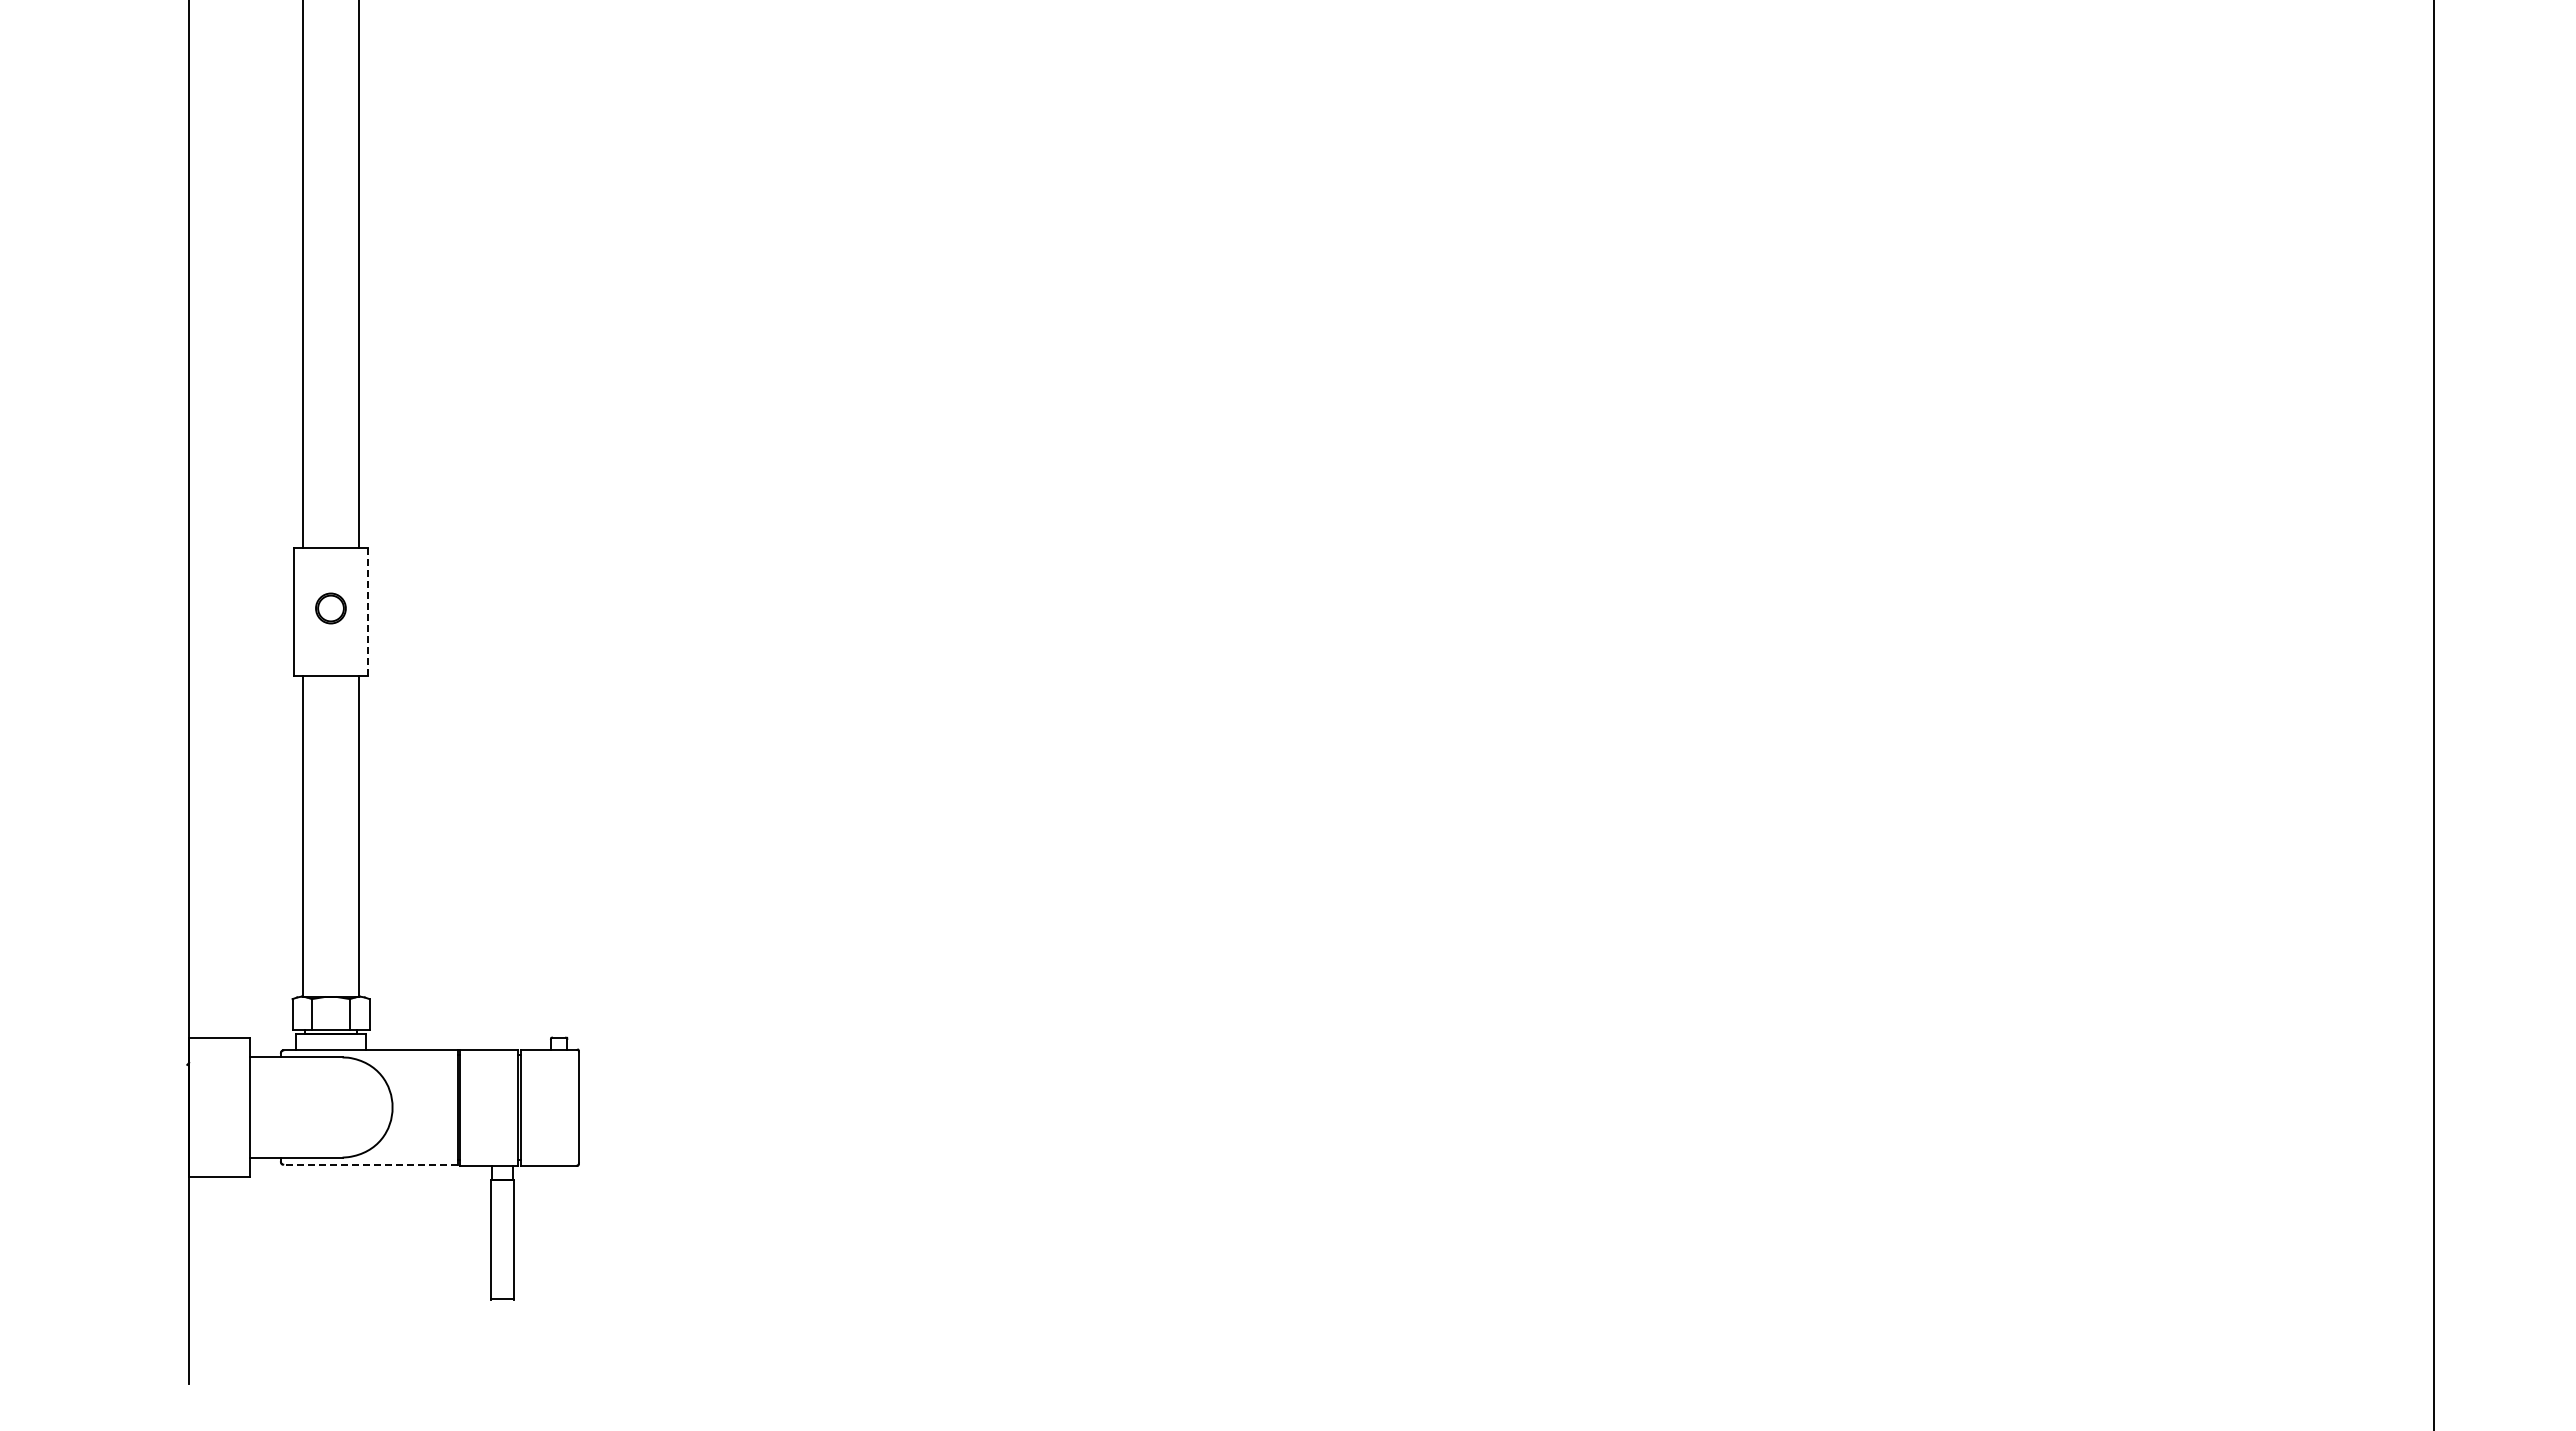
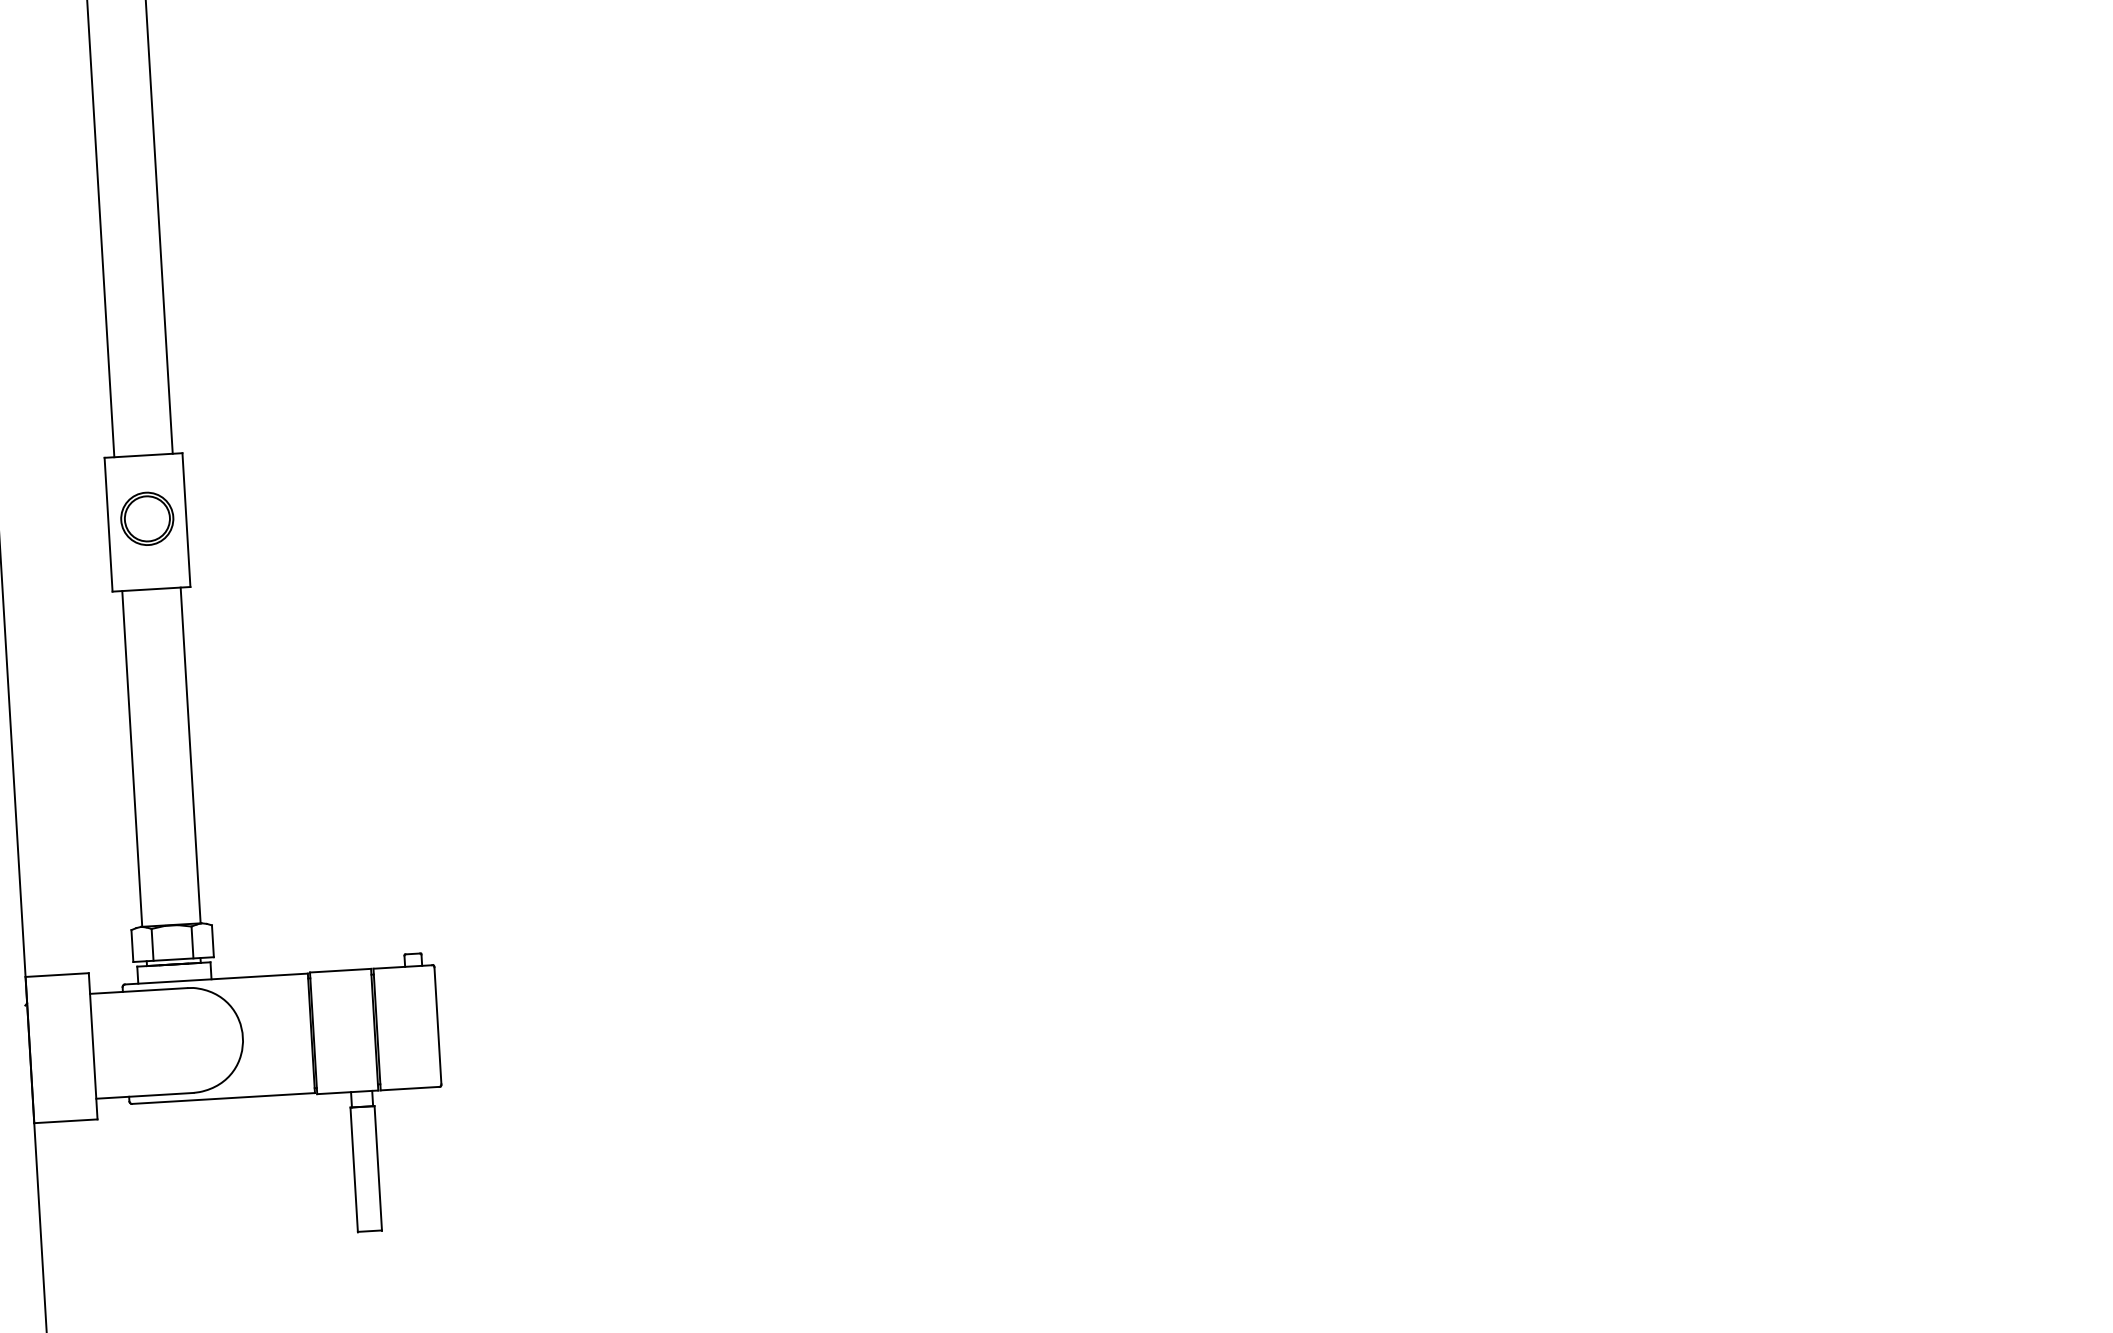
part: (330, 608) -> (146, 518), size x1.67
line: (368, 611) -> (186, 519), dashed -> solid
line: (370, 1164) -> (223, 1098), dashed -> solid

